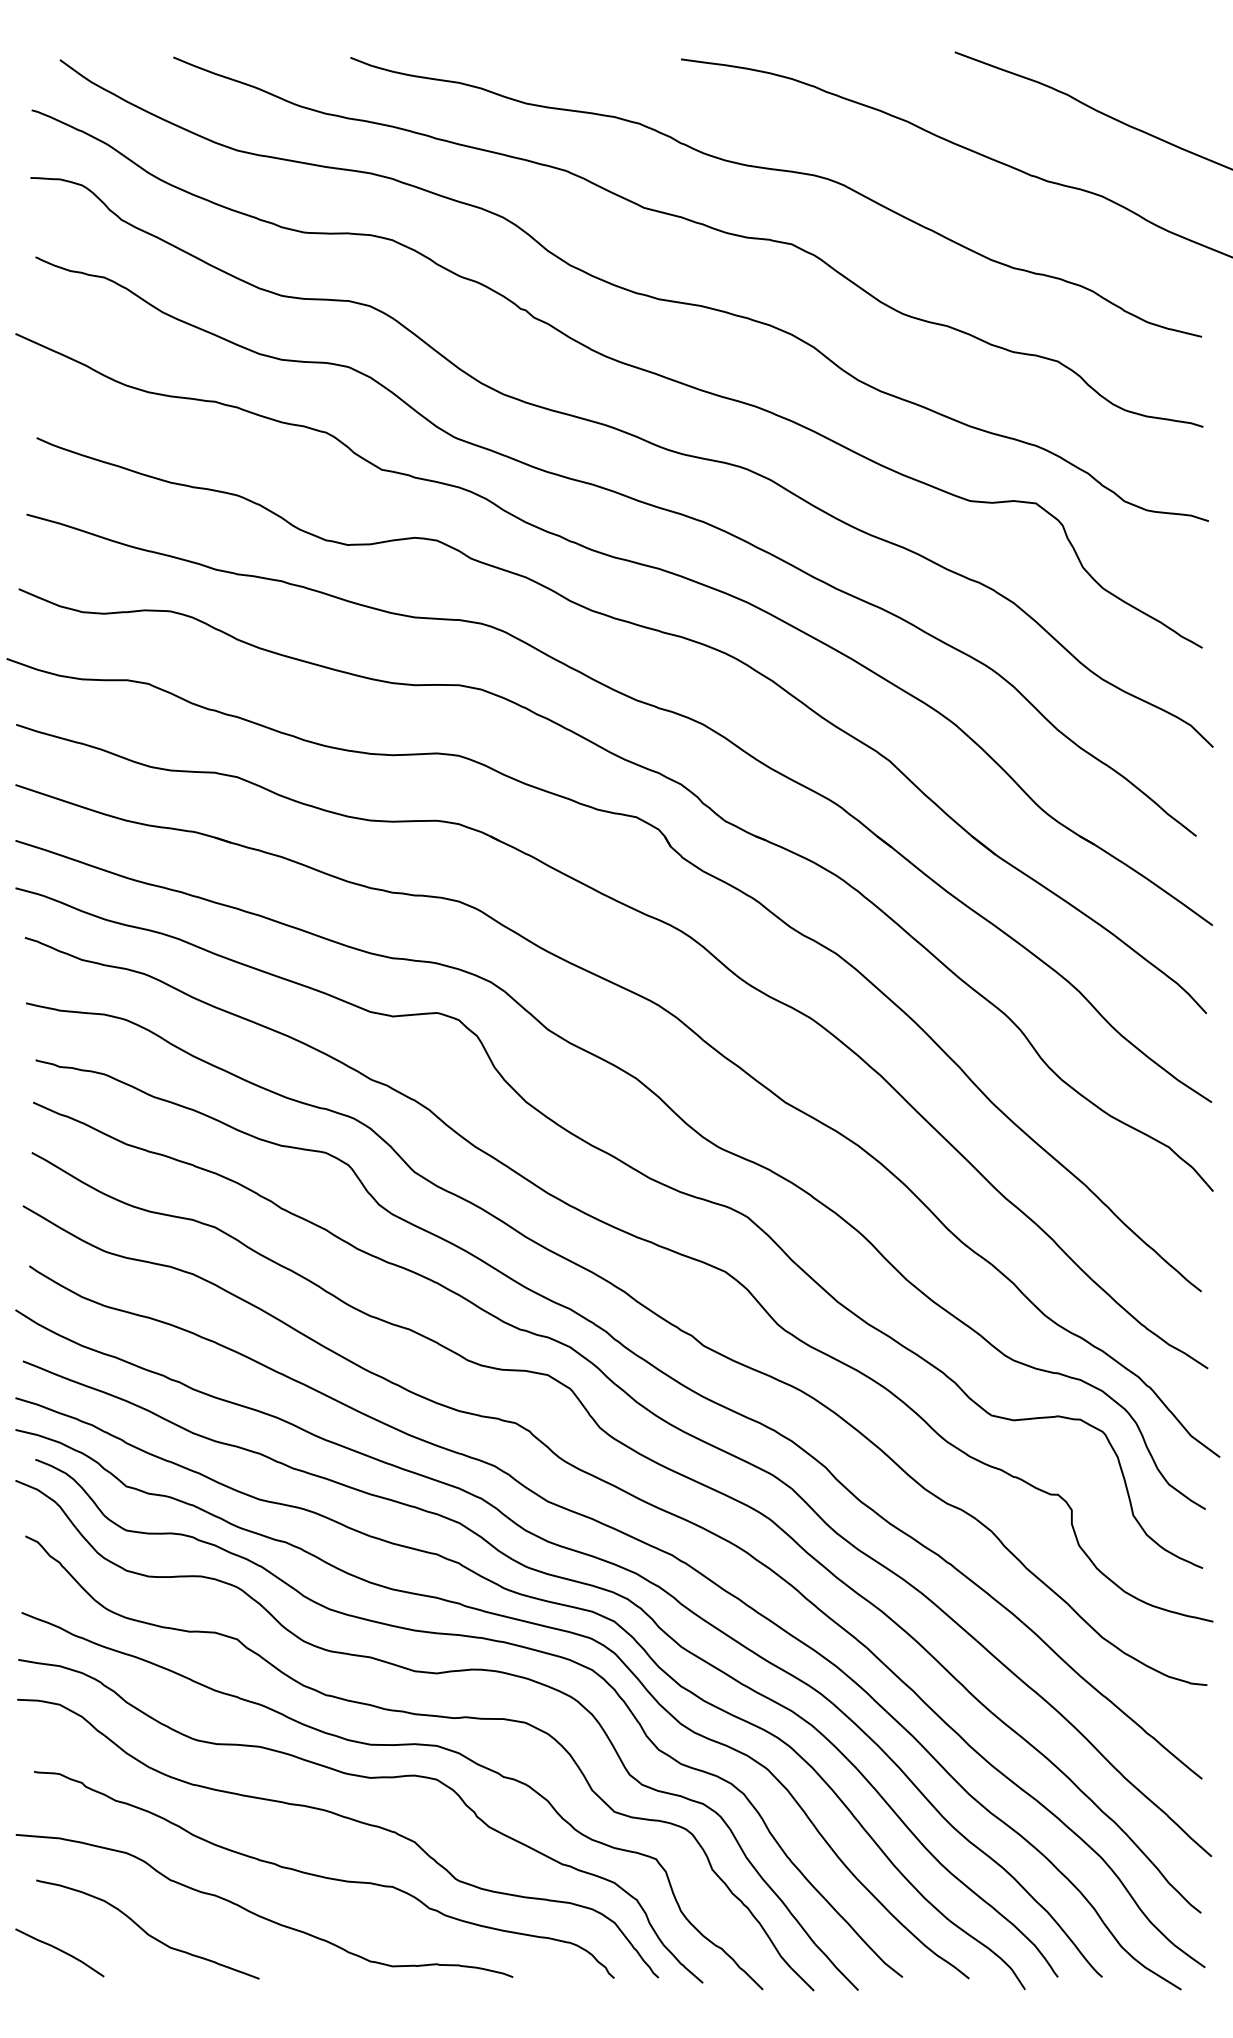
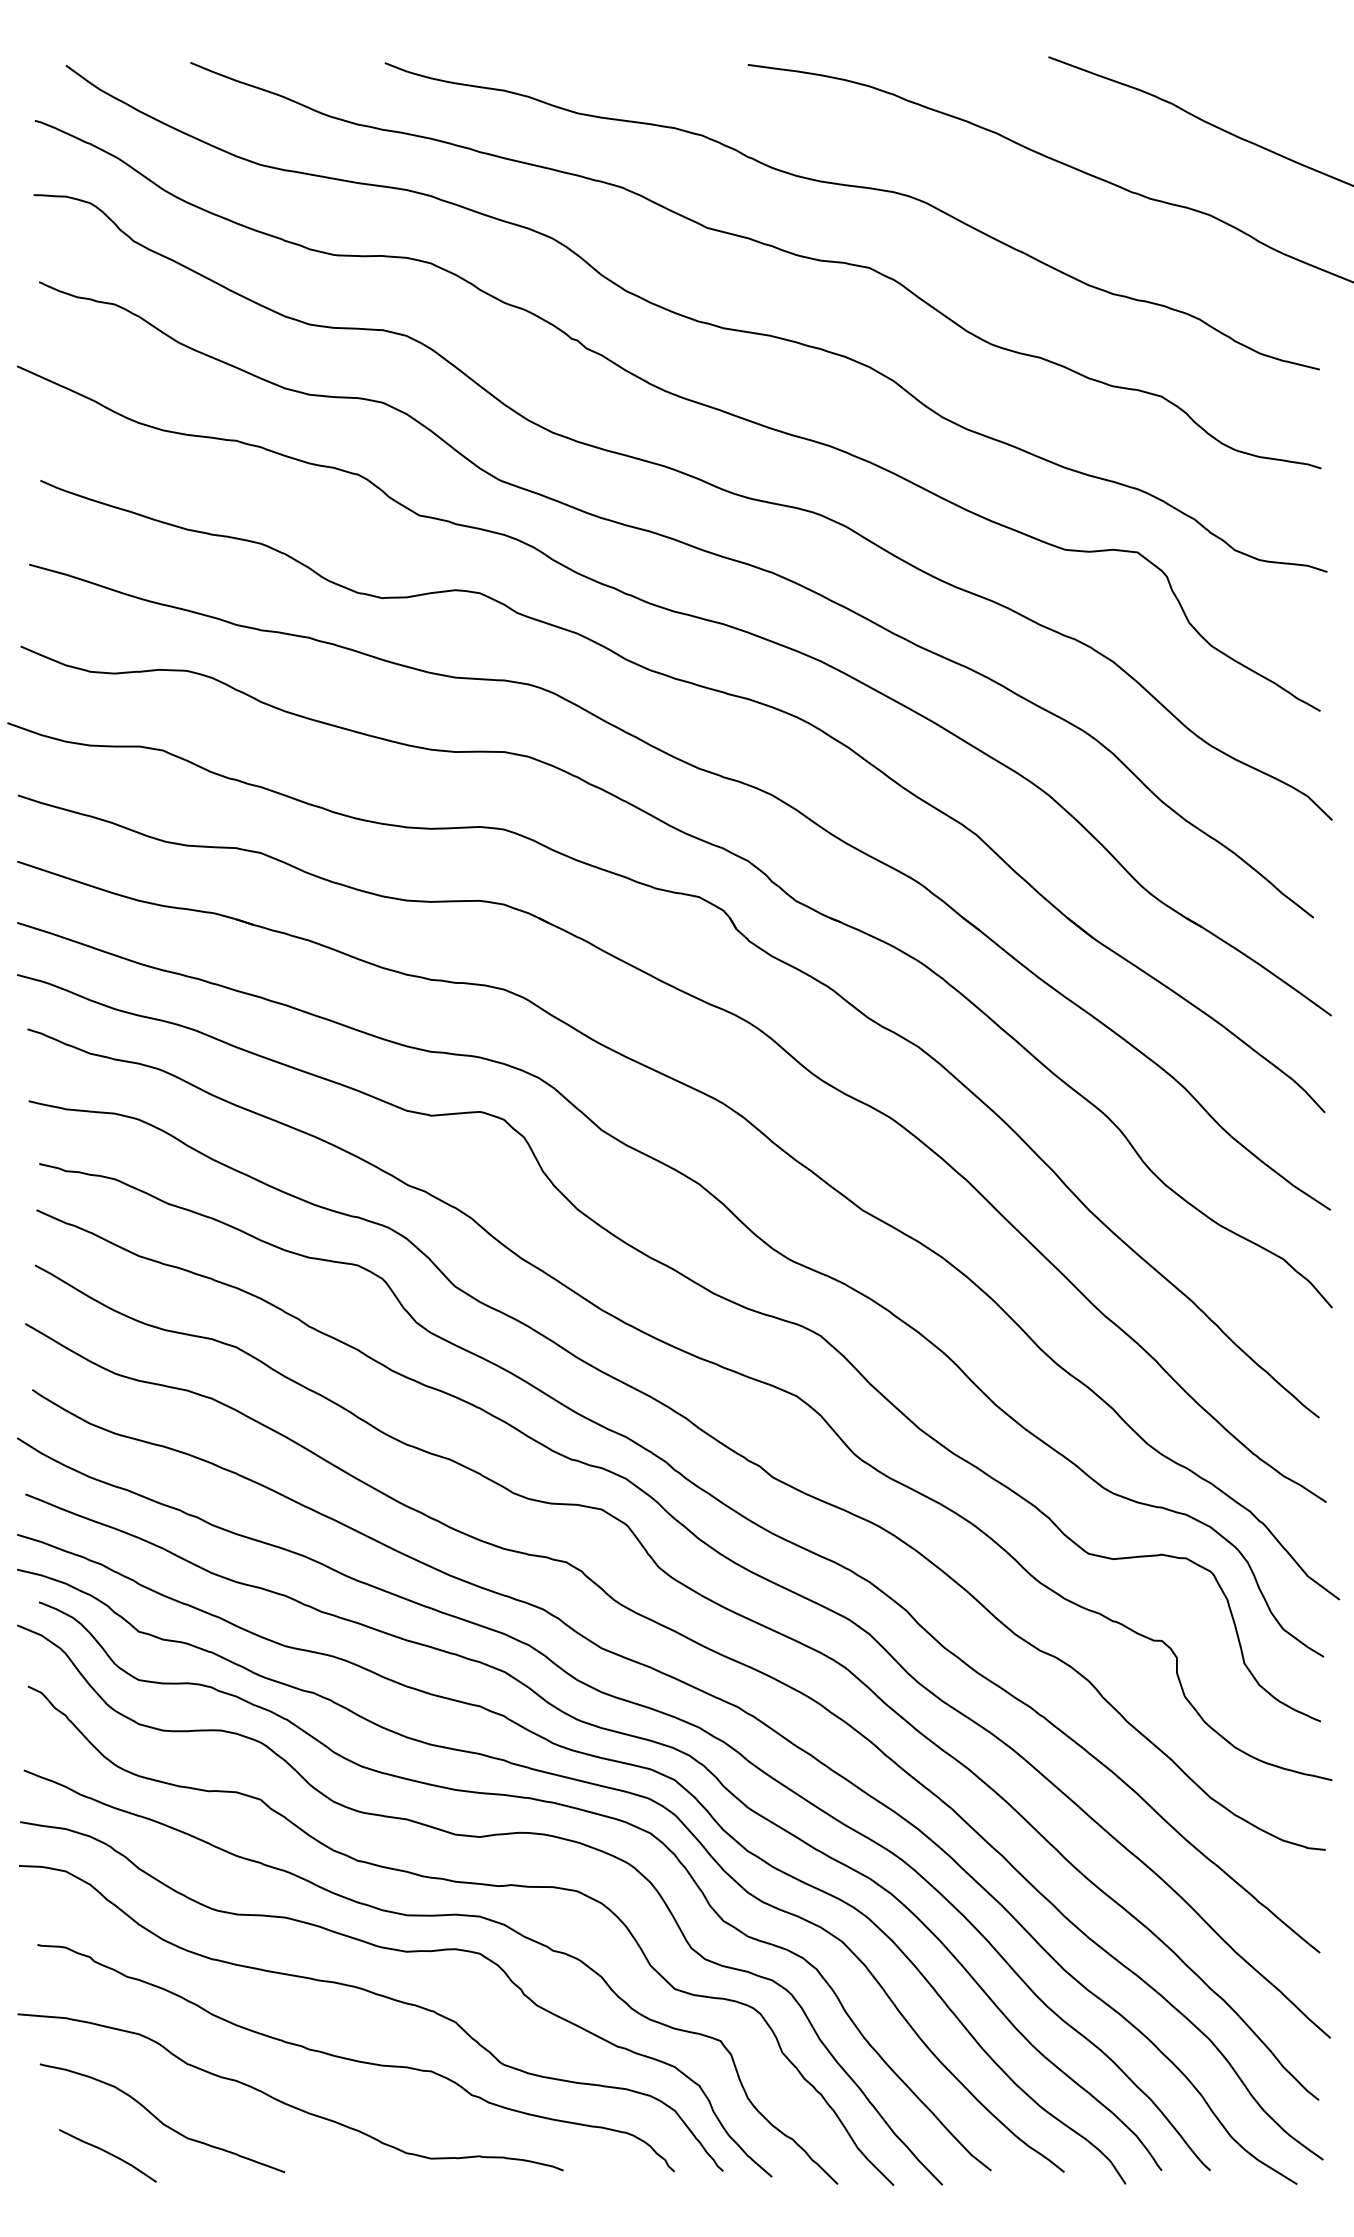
curve: (59, 1950) -> (107, 2153), moved

